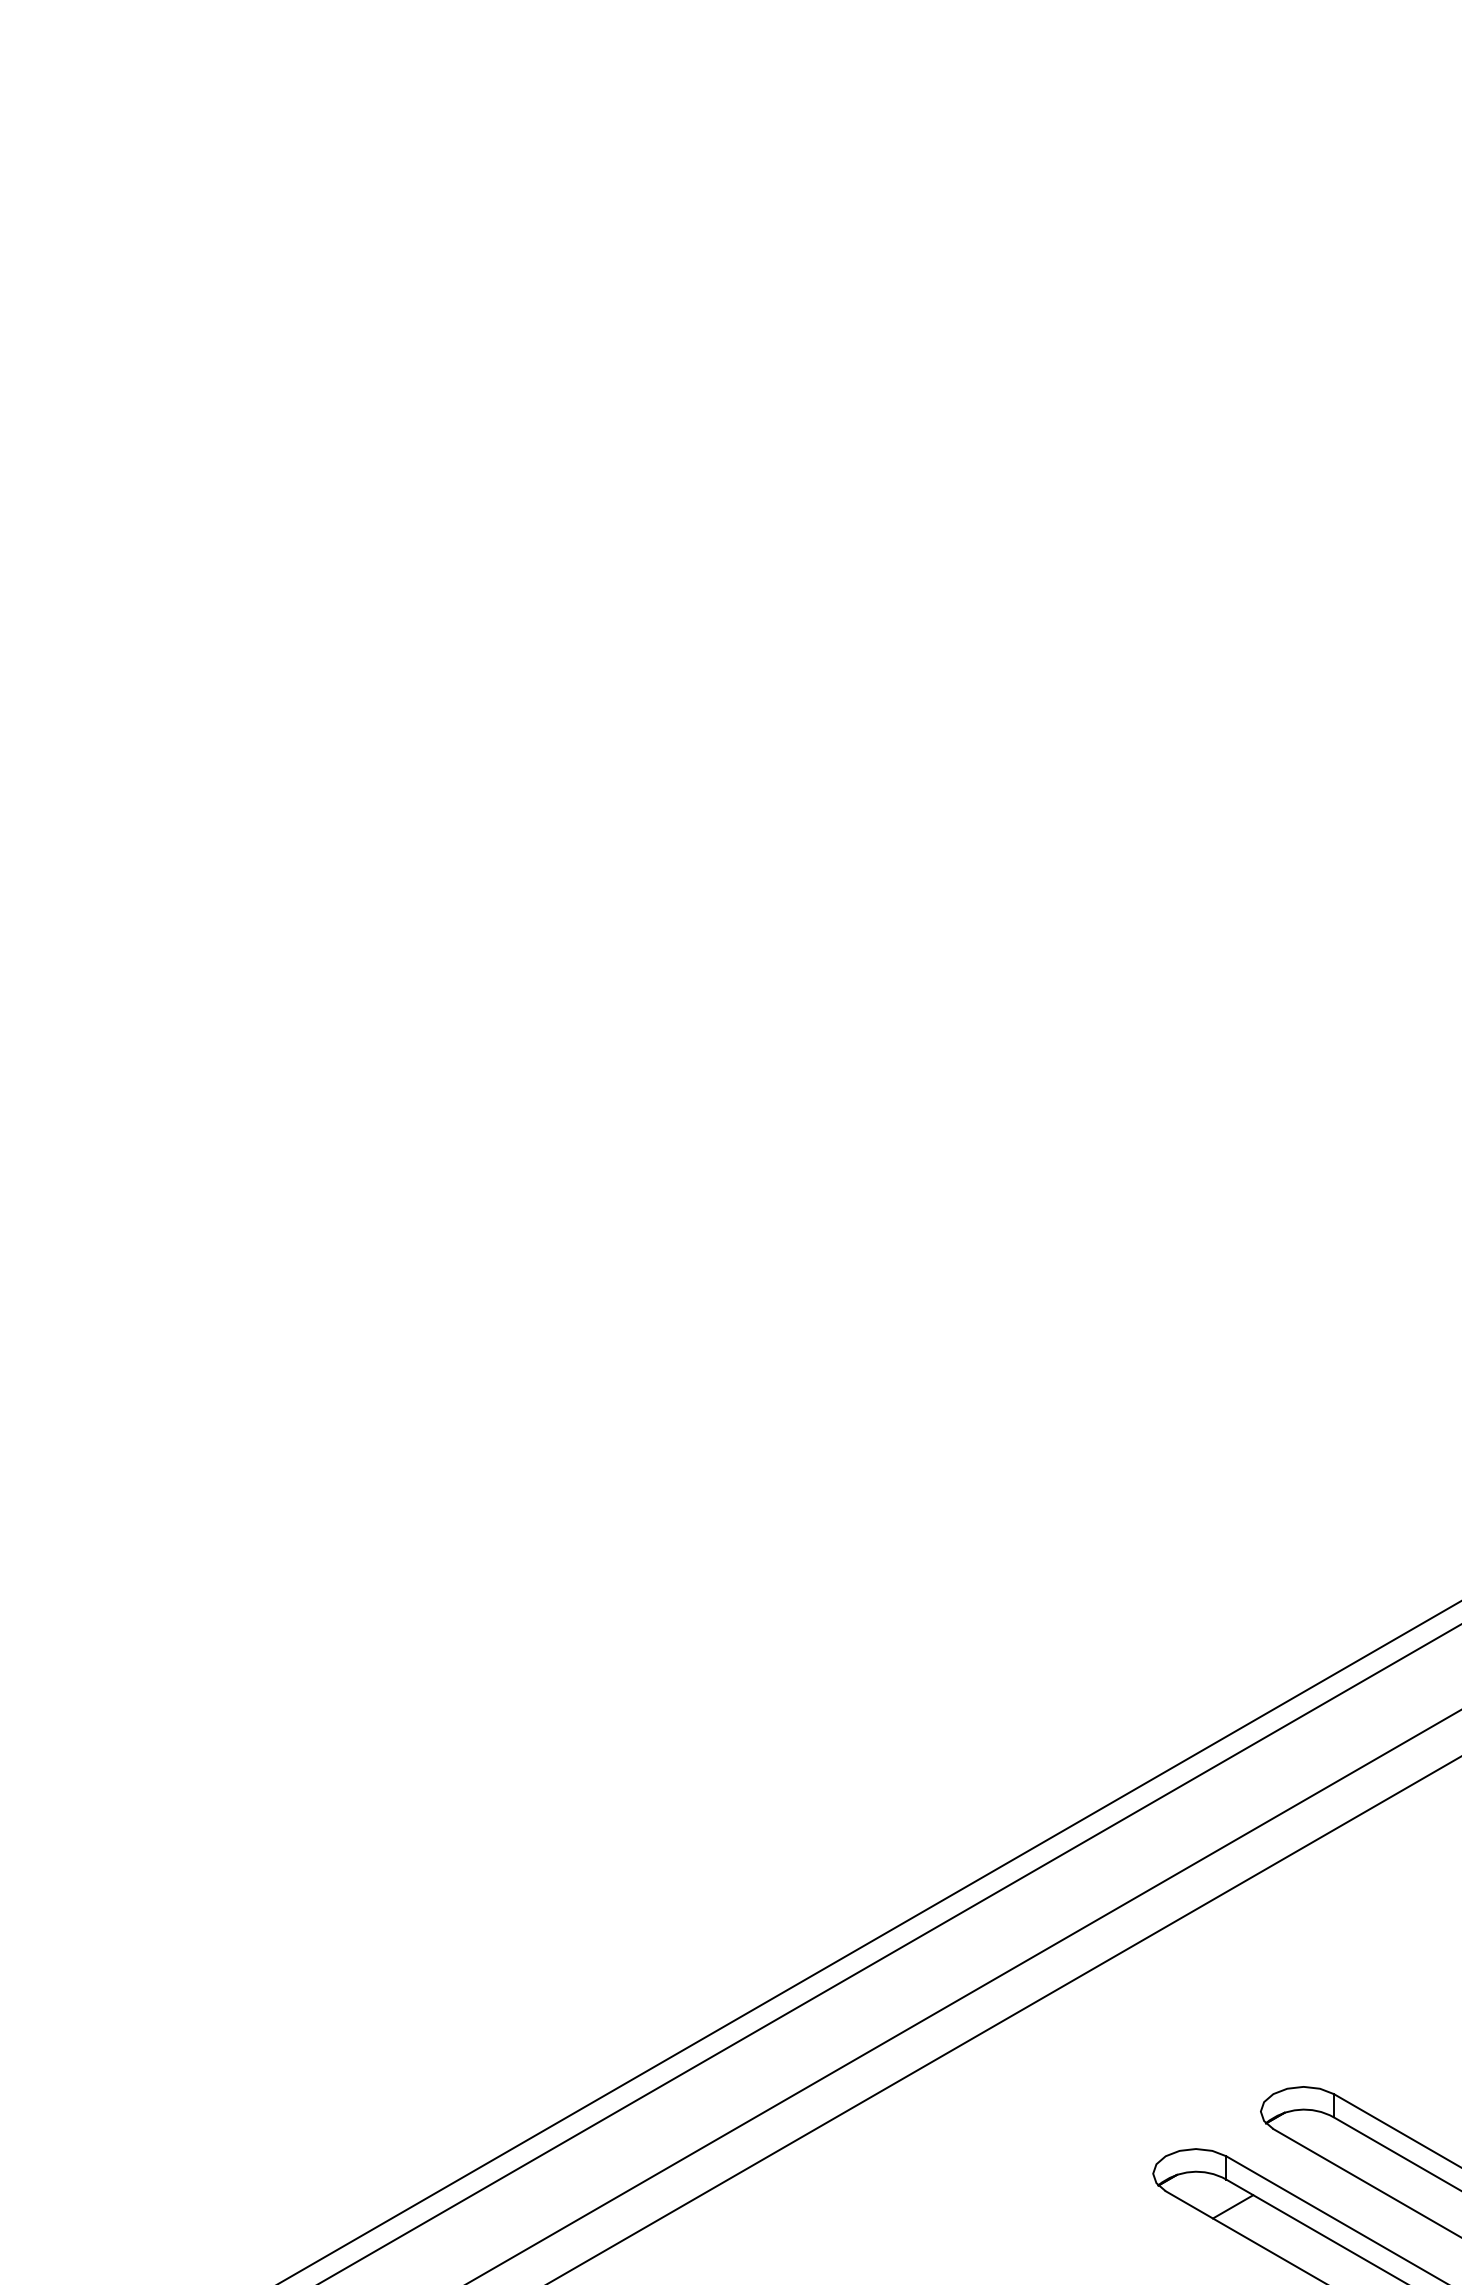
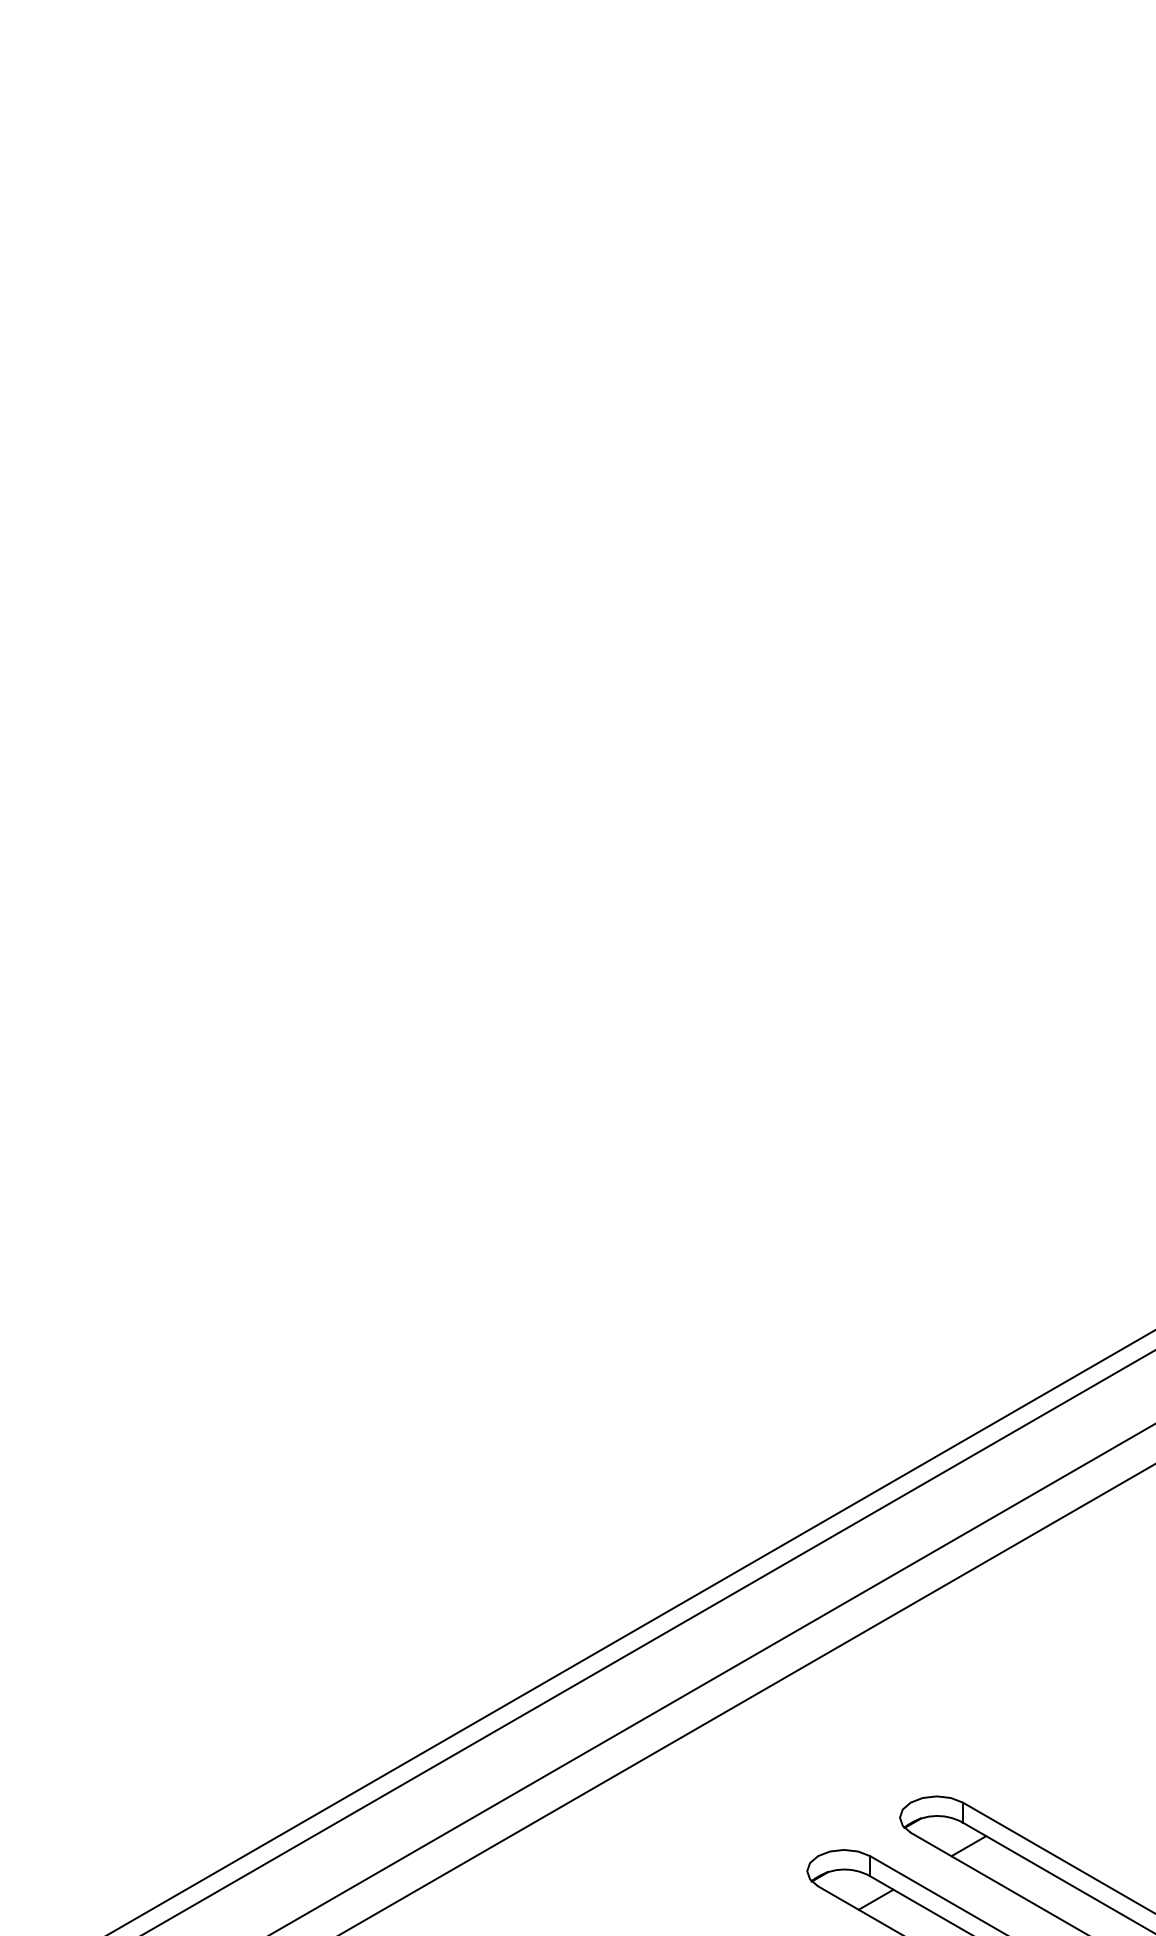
line: (1340, 2144) -> (968, 1846), added

